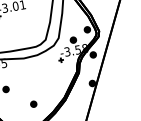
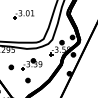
part: (34, 79) -> (31, 64), added

